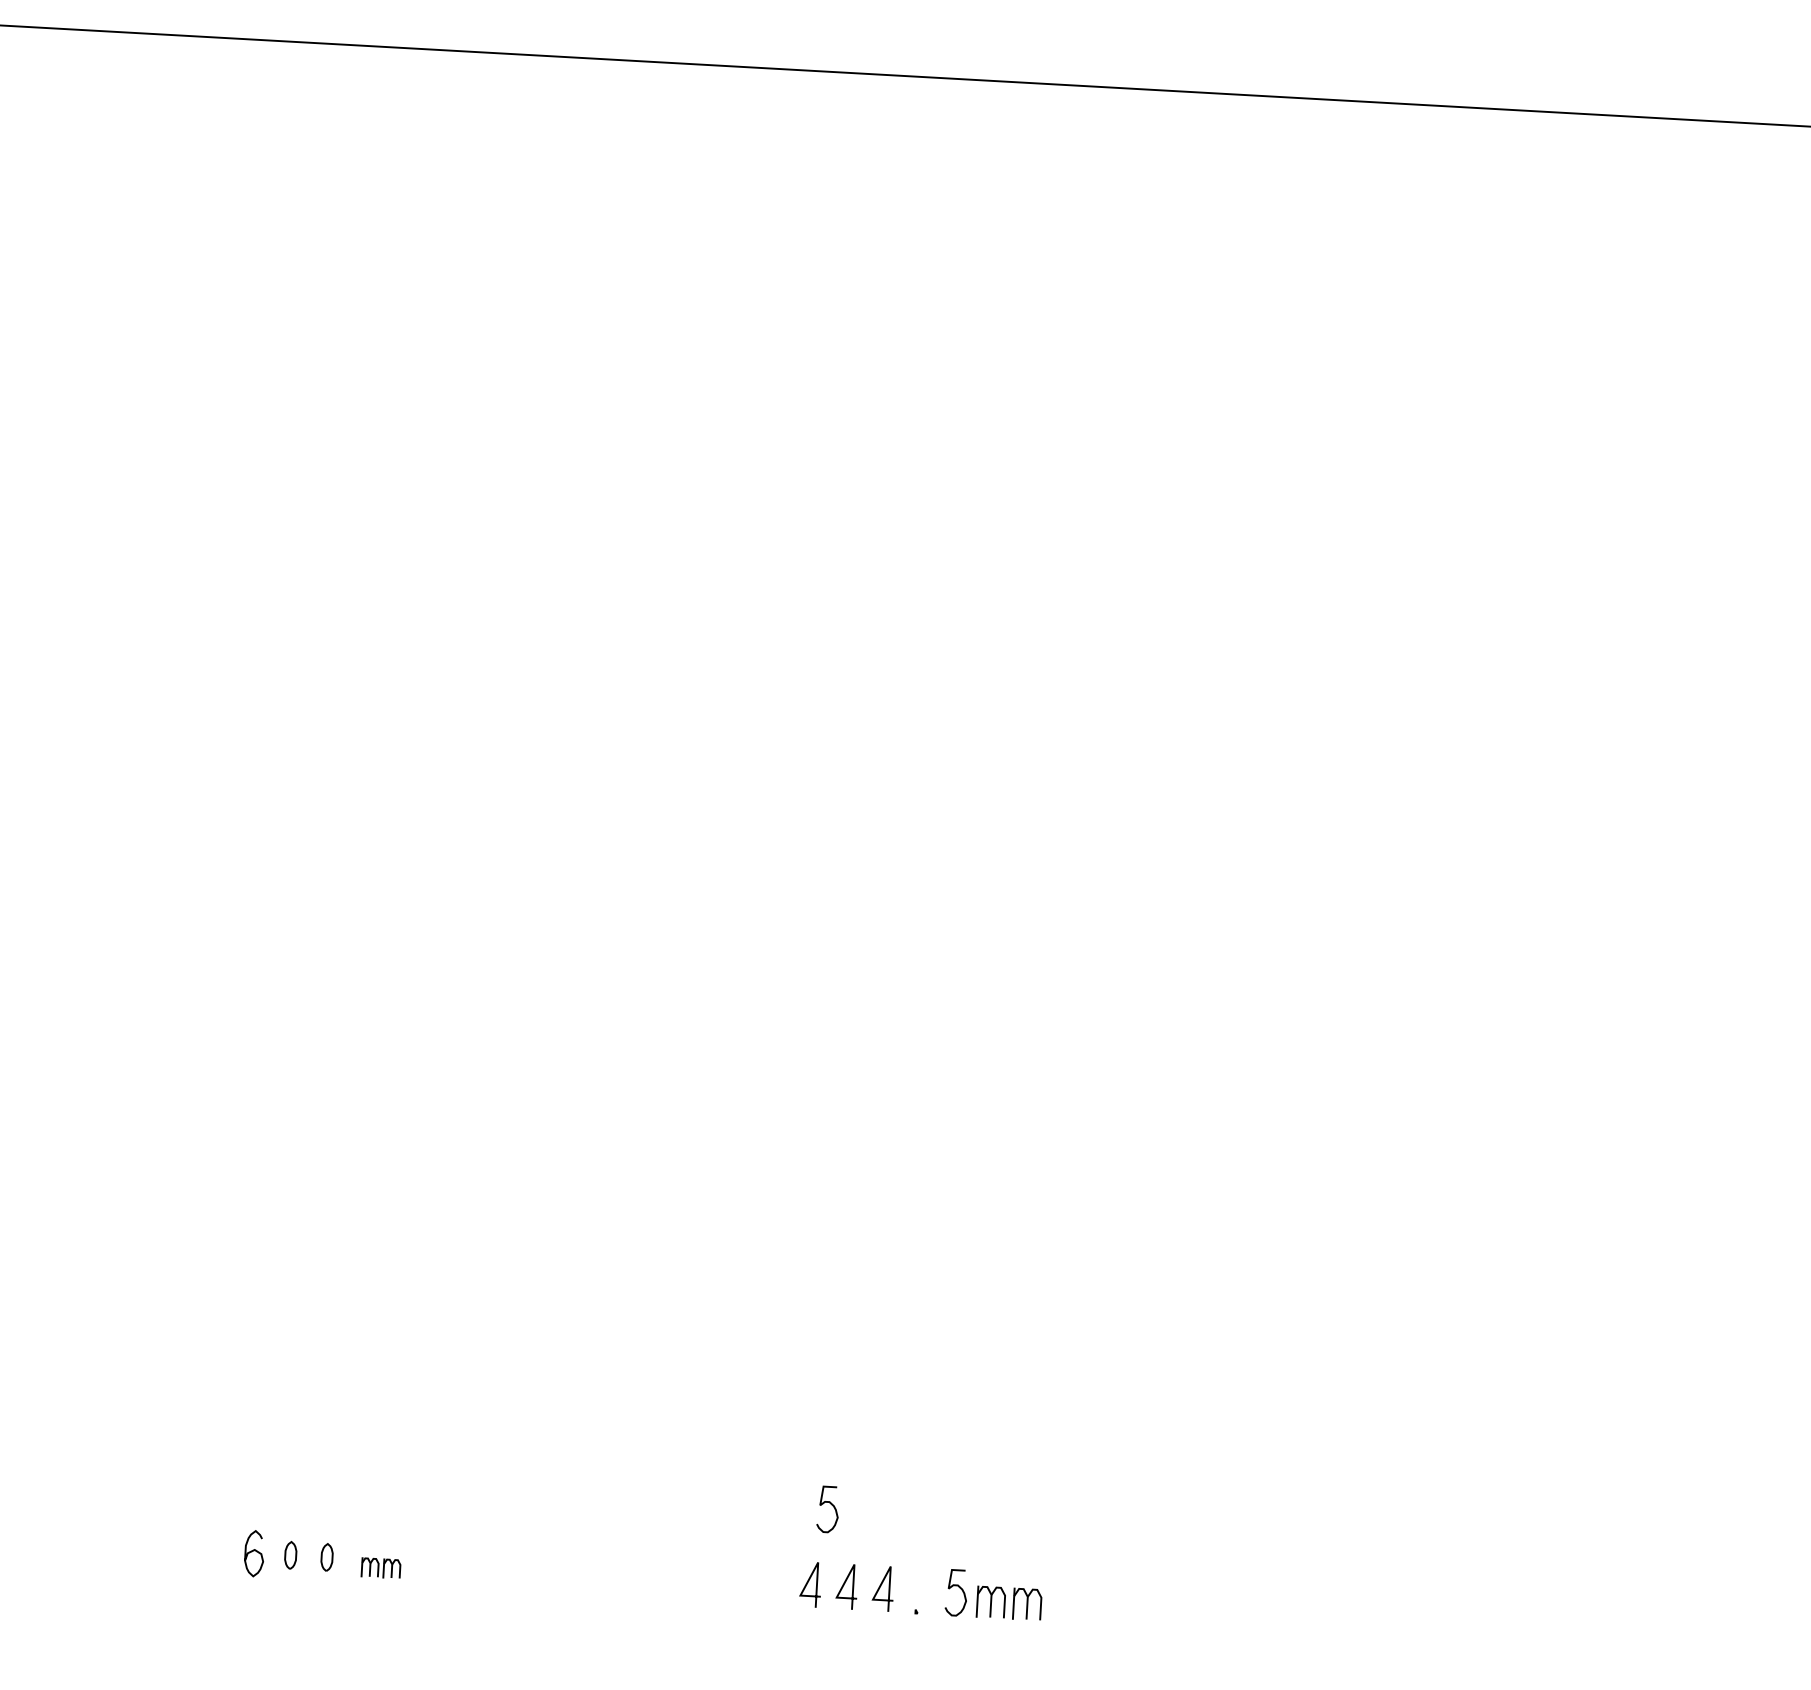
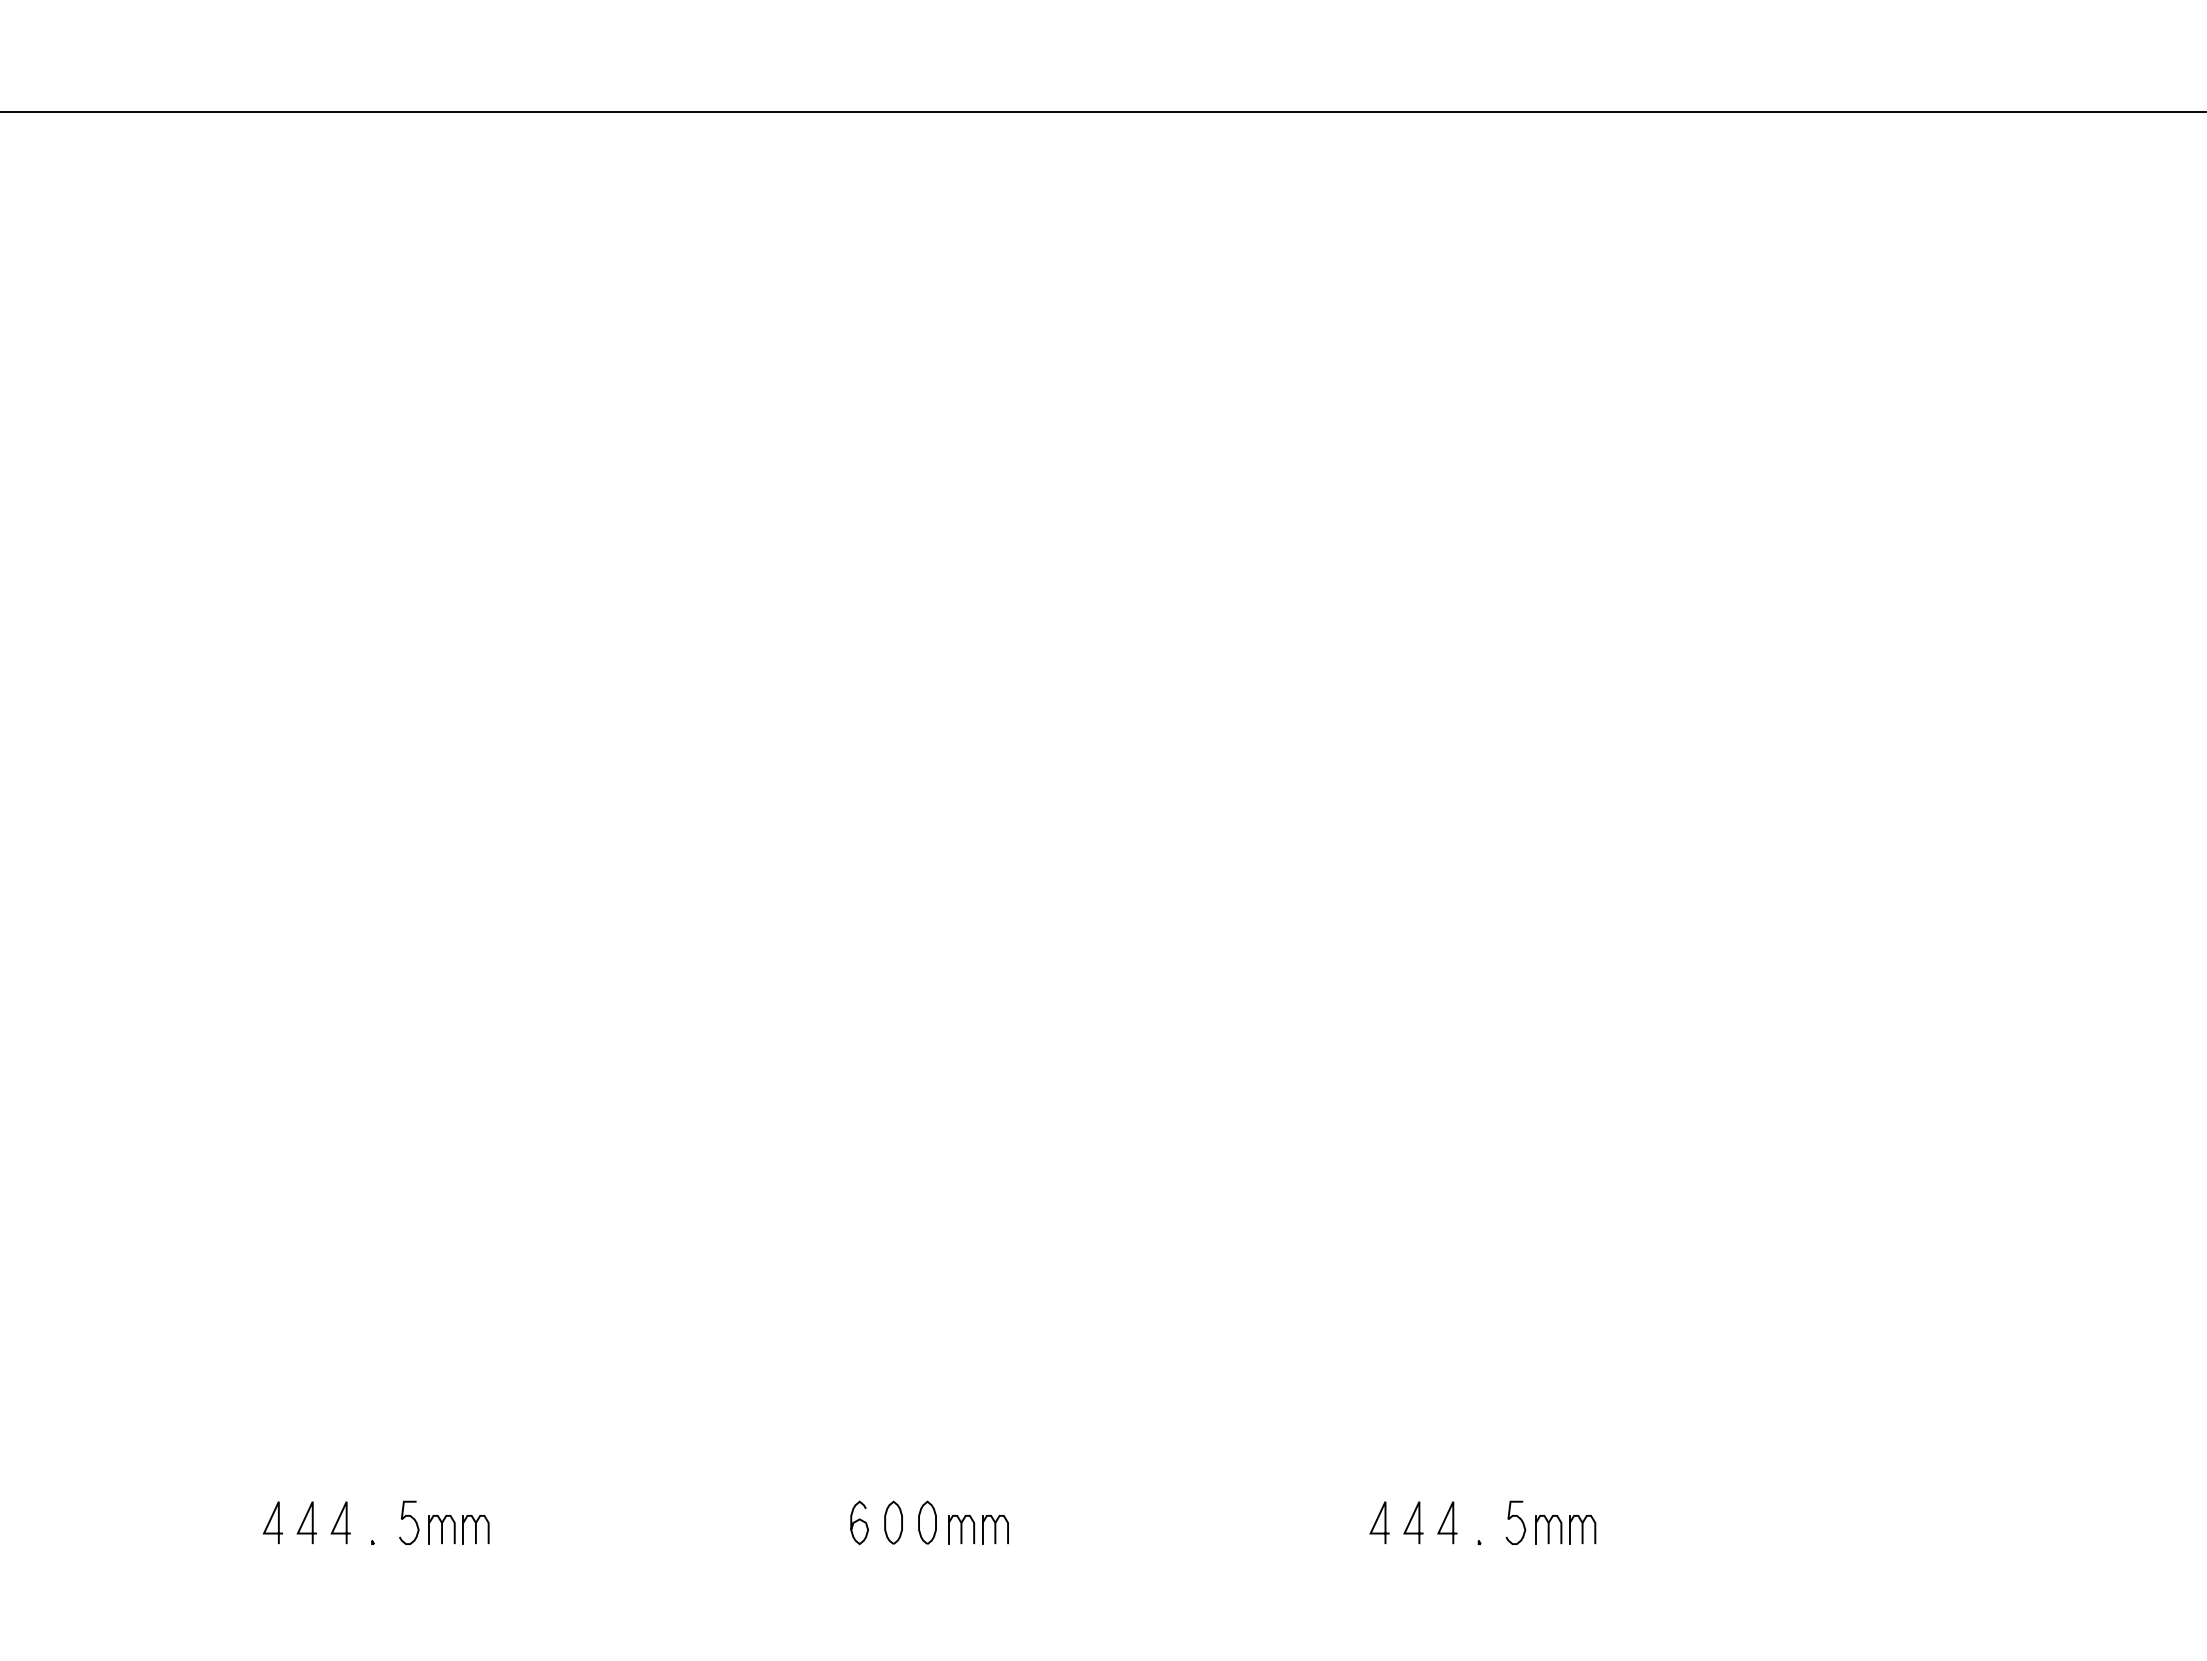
curve: (831, 1504) -> (1394, 1447), removed
part: (290, 1555) -> (893, 1522), size x1.67
part: (327, 1557) -> (927, 1522), size x1.67
part: (381, 1567) -> (978, 1529), size x1.67

